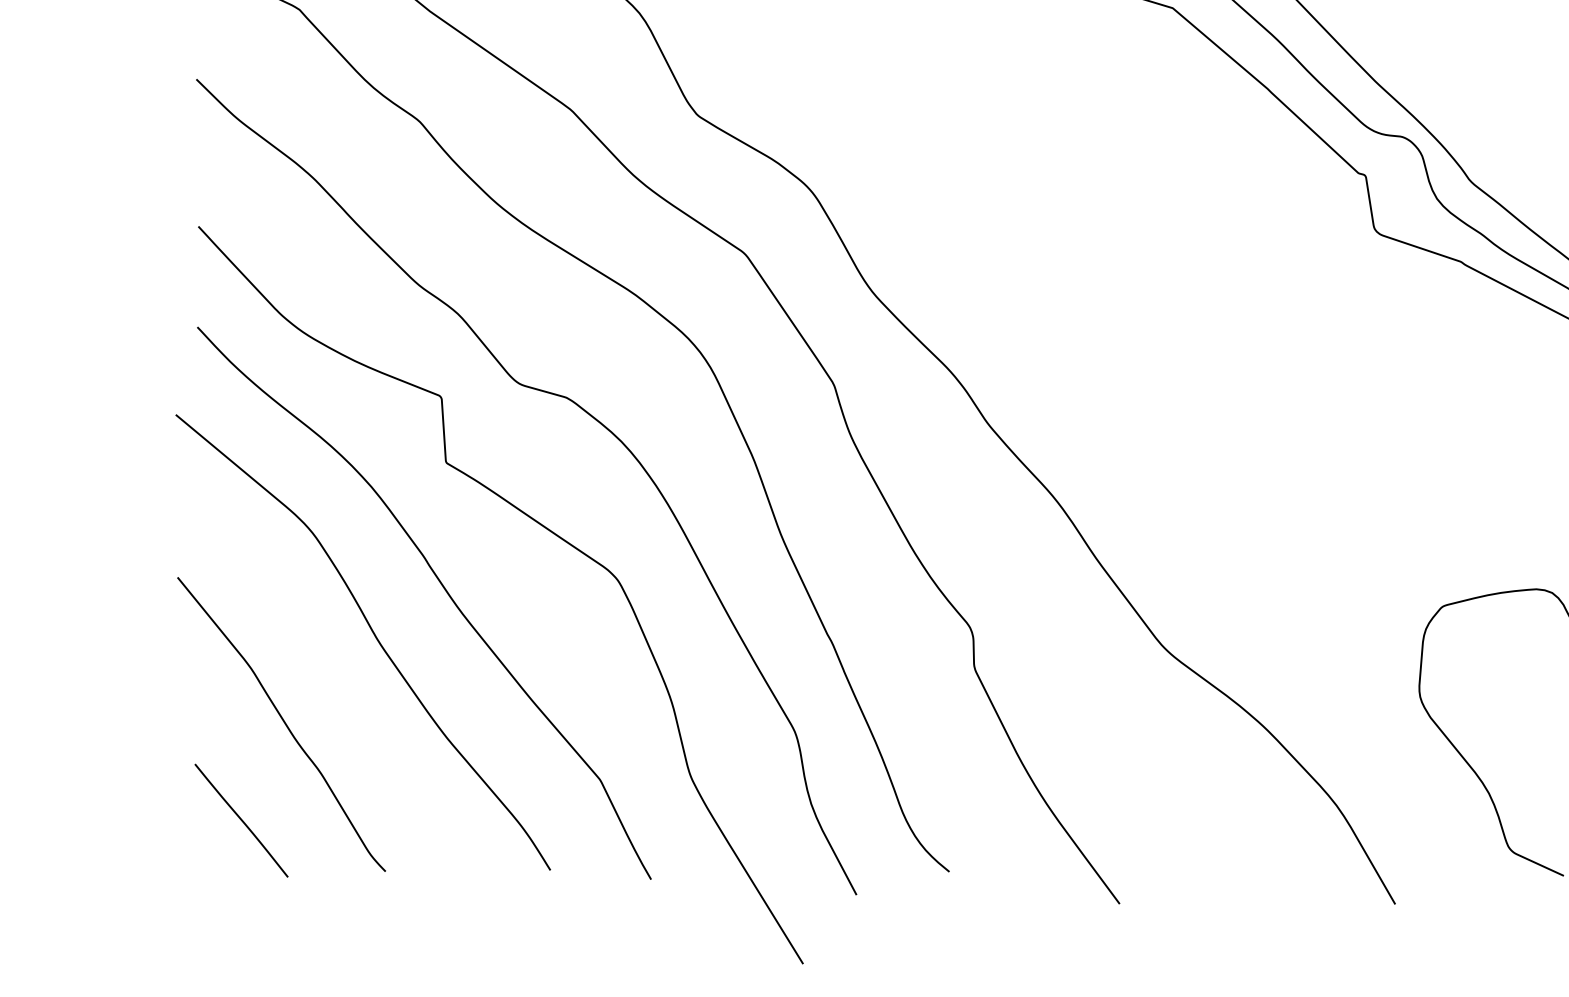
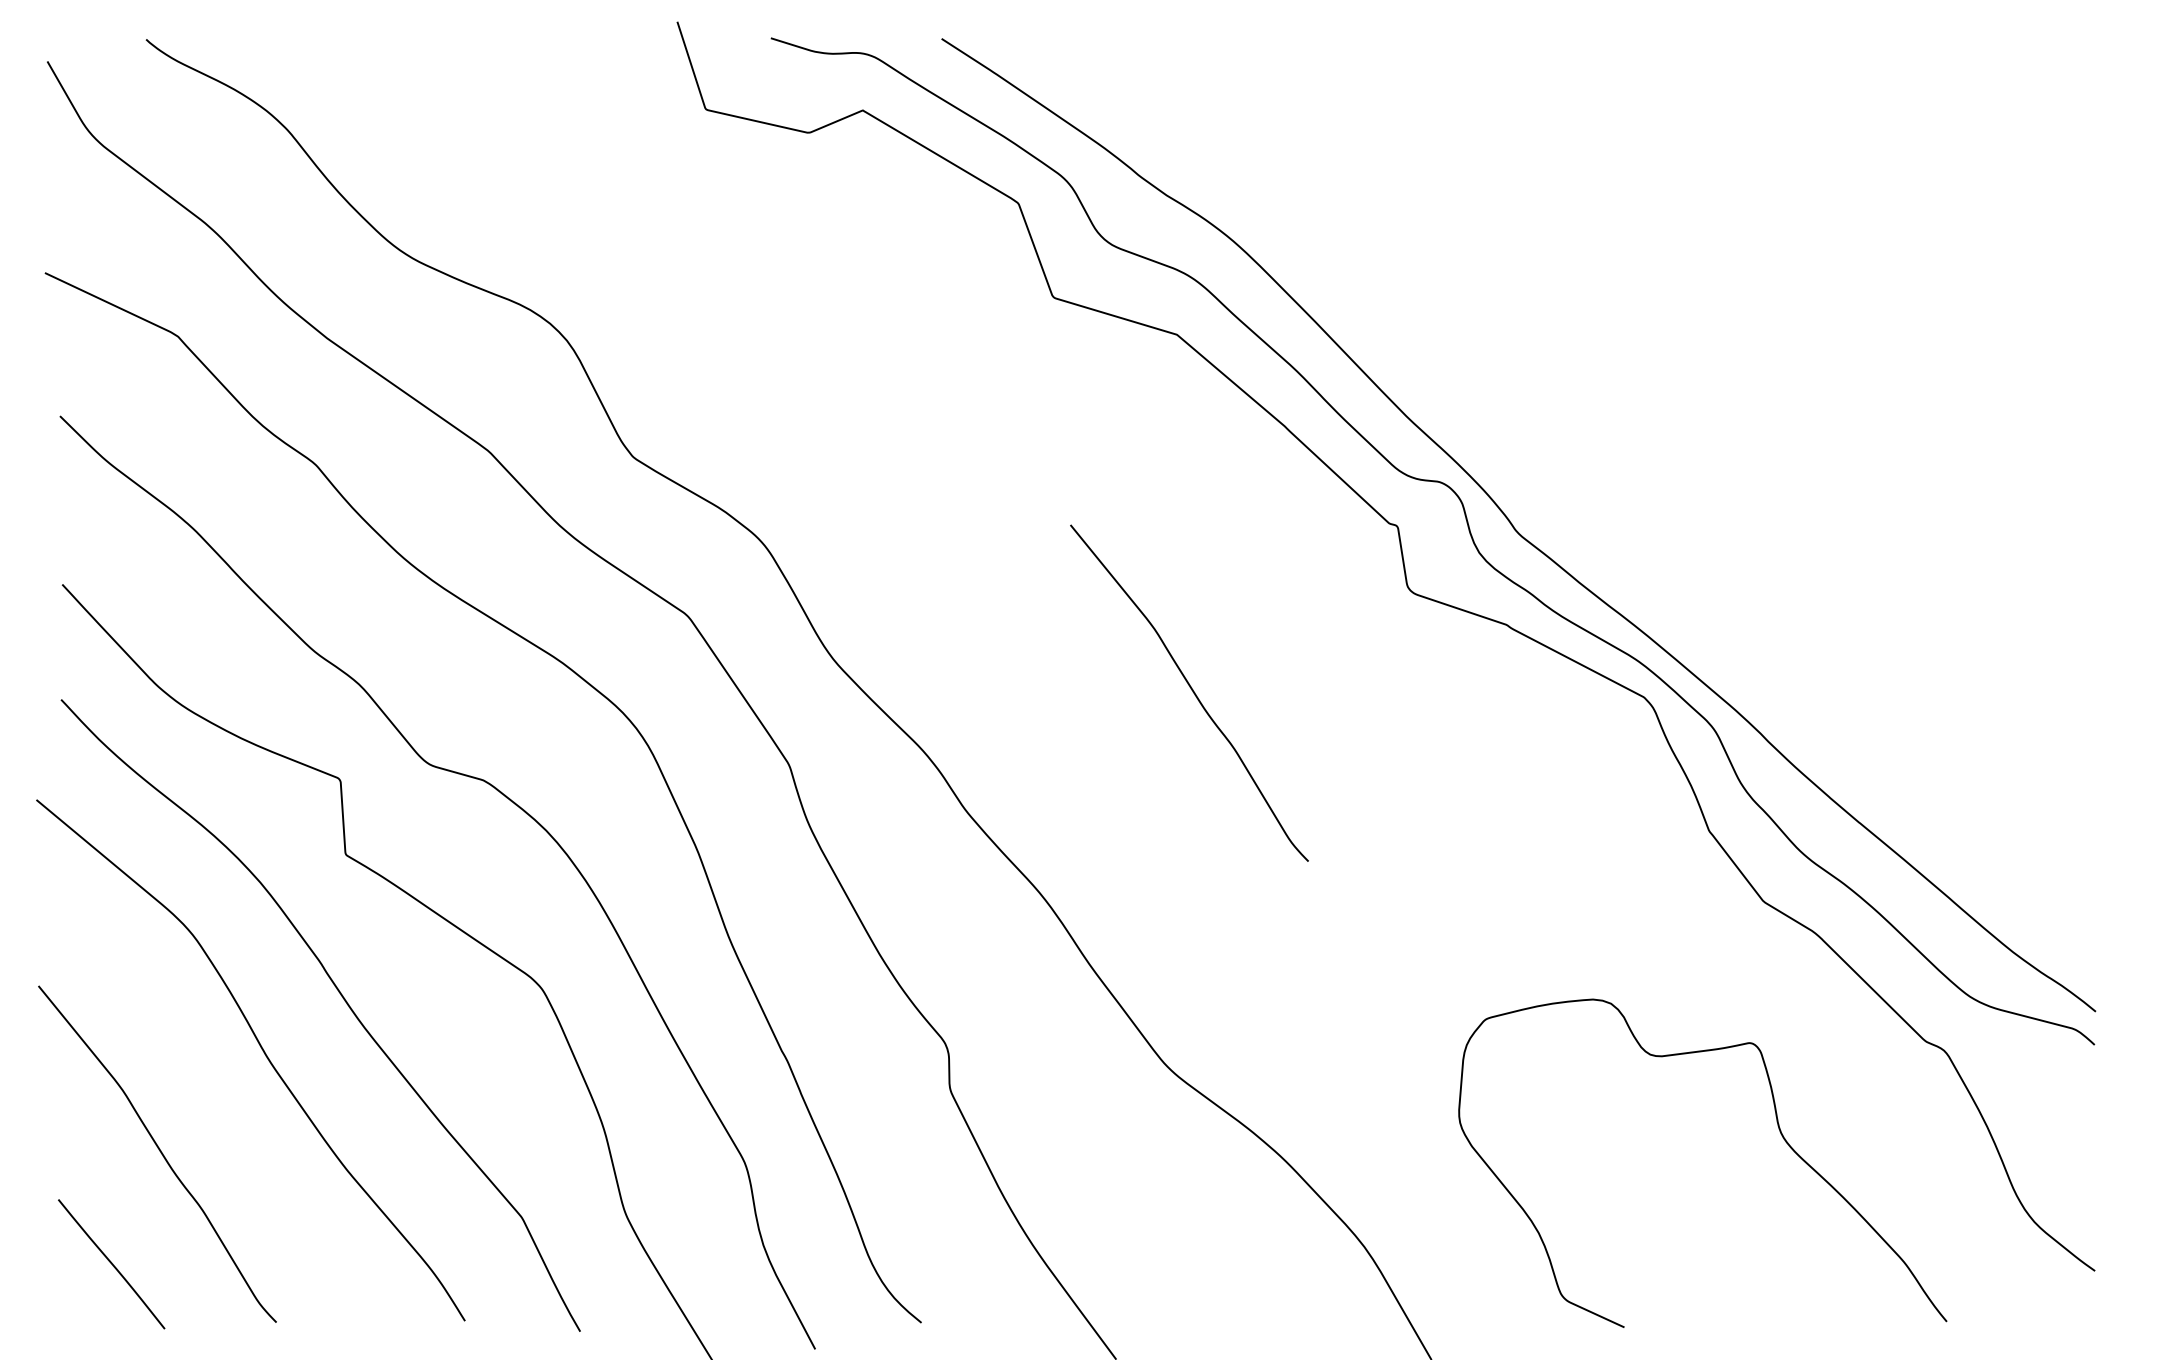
curve: (1185, 319) -> (1191, 690), added

